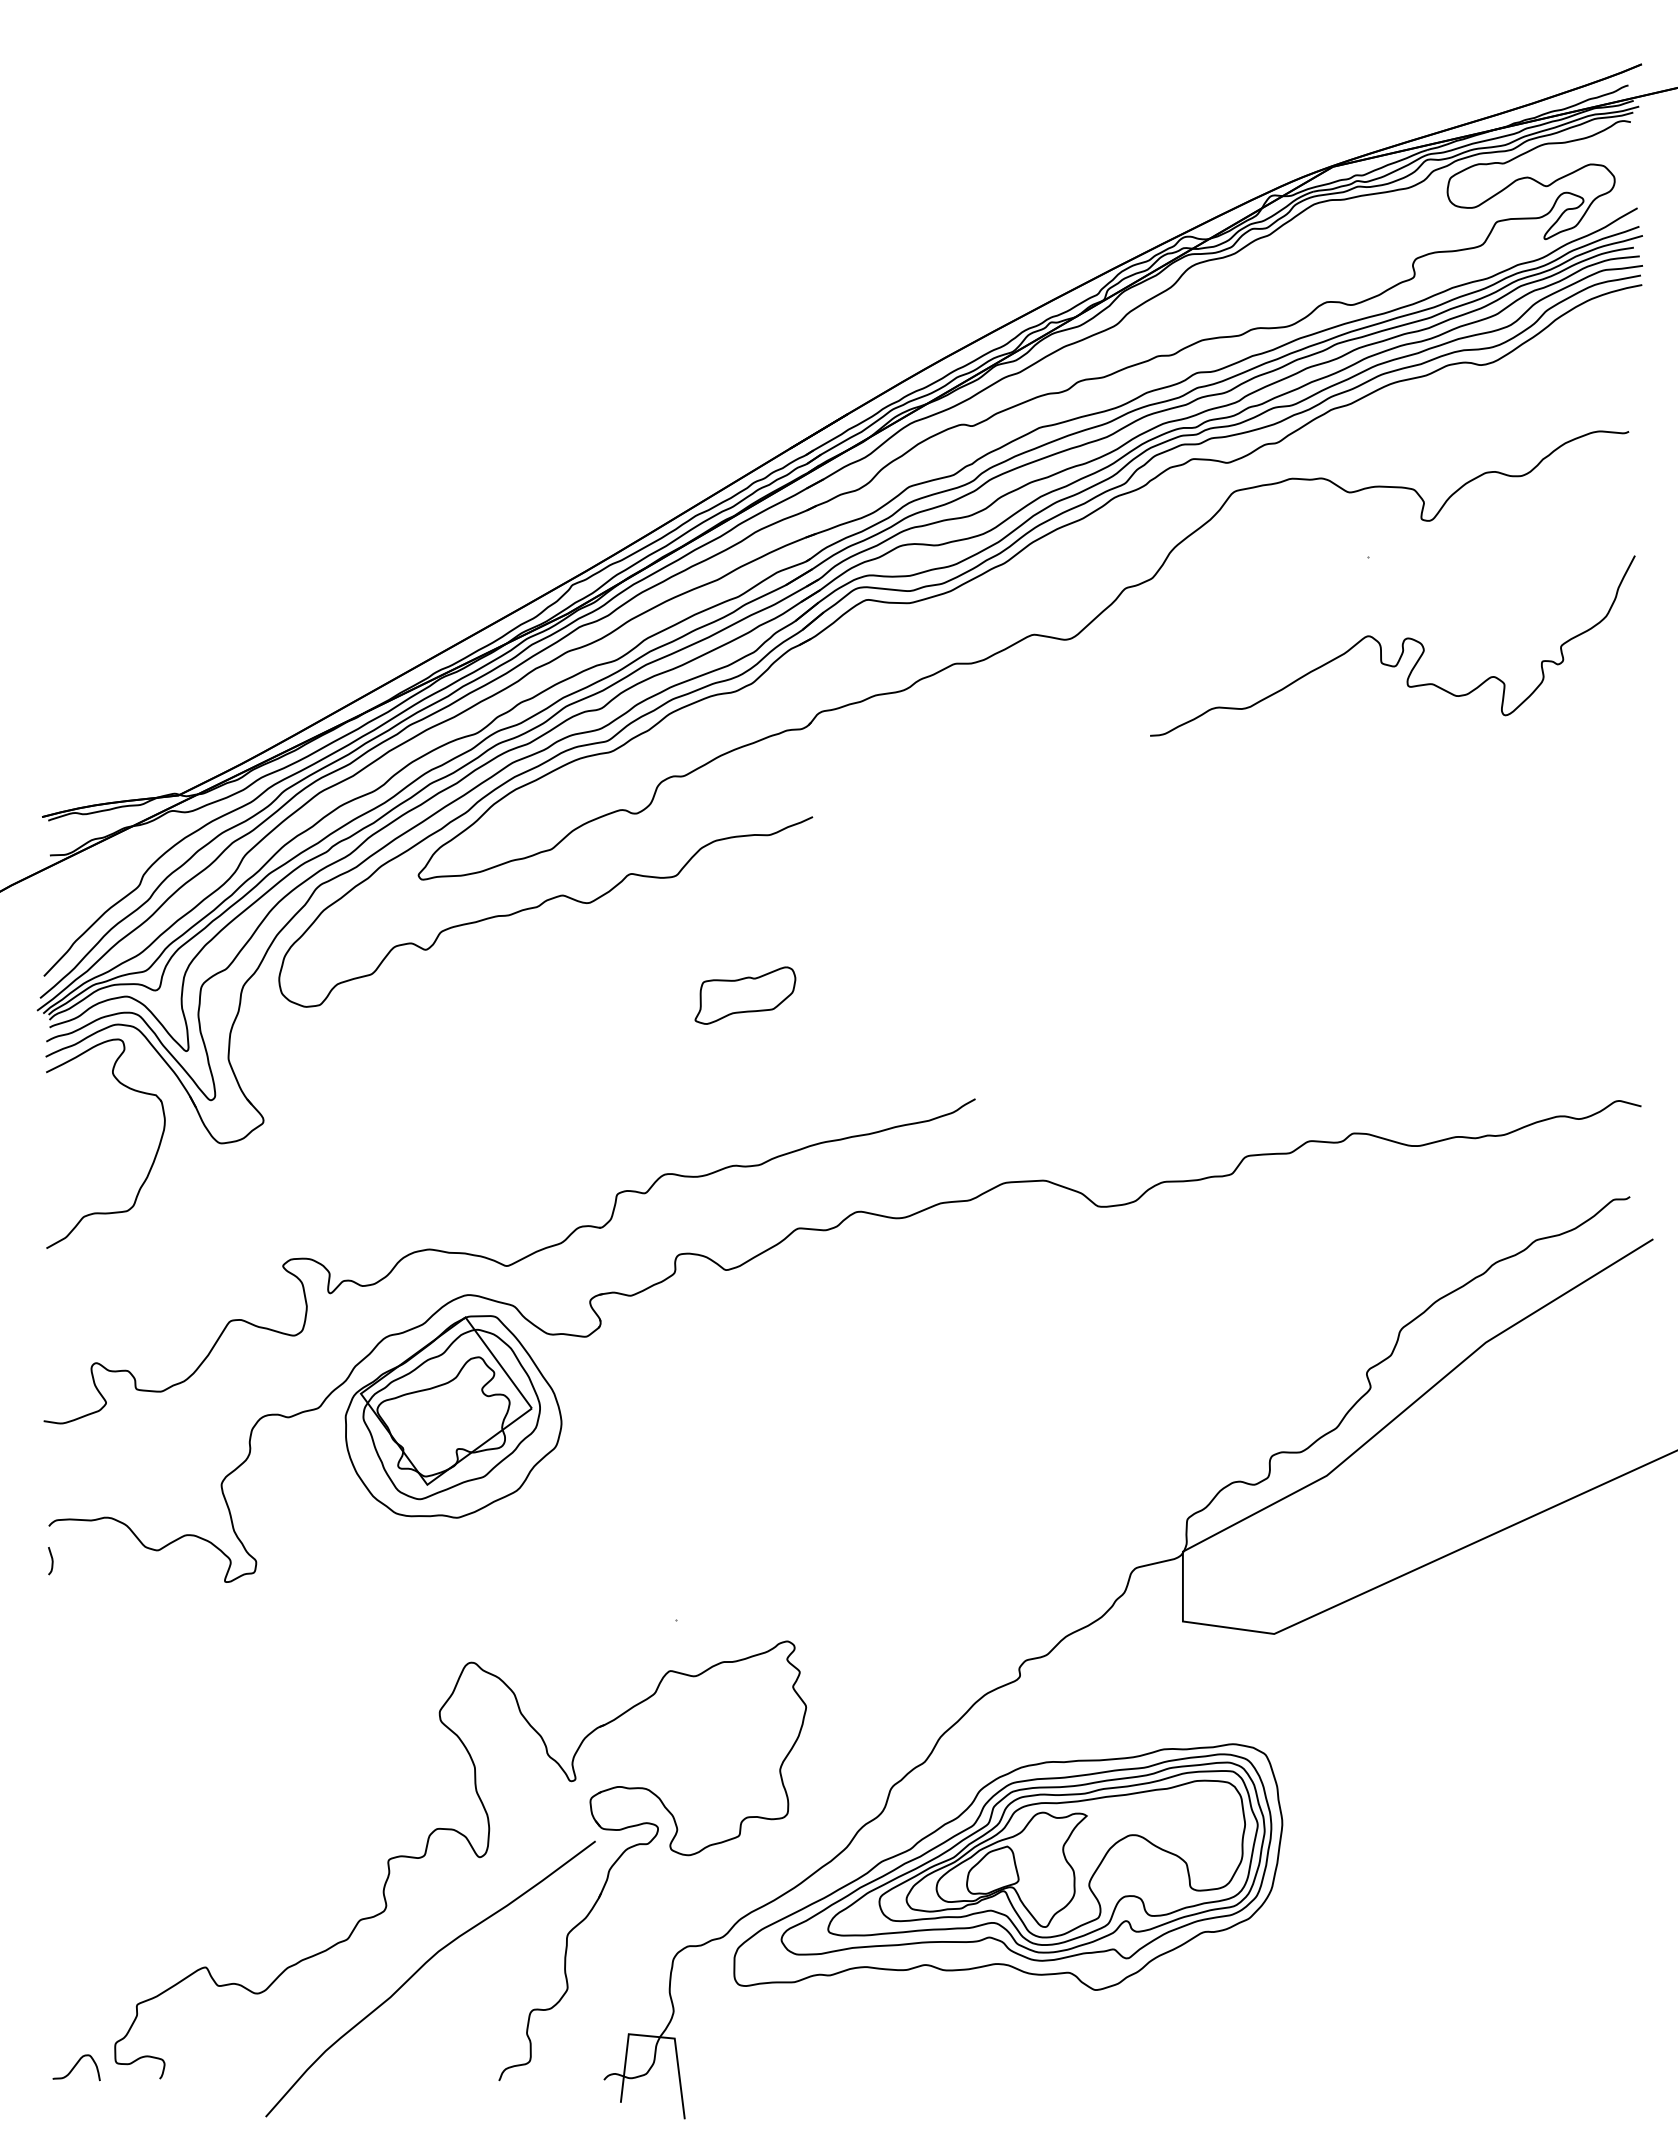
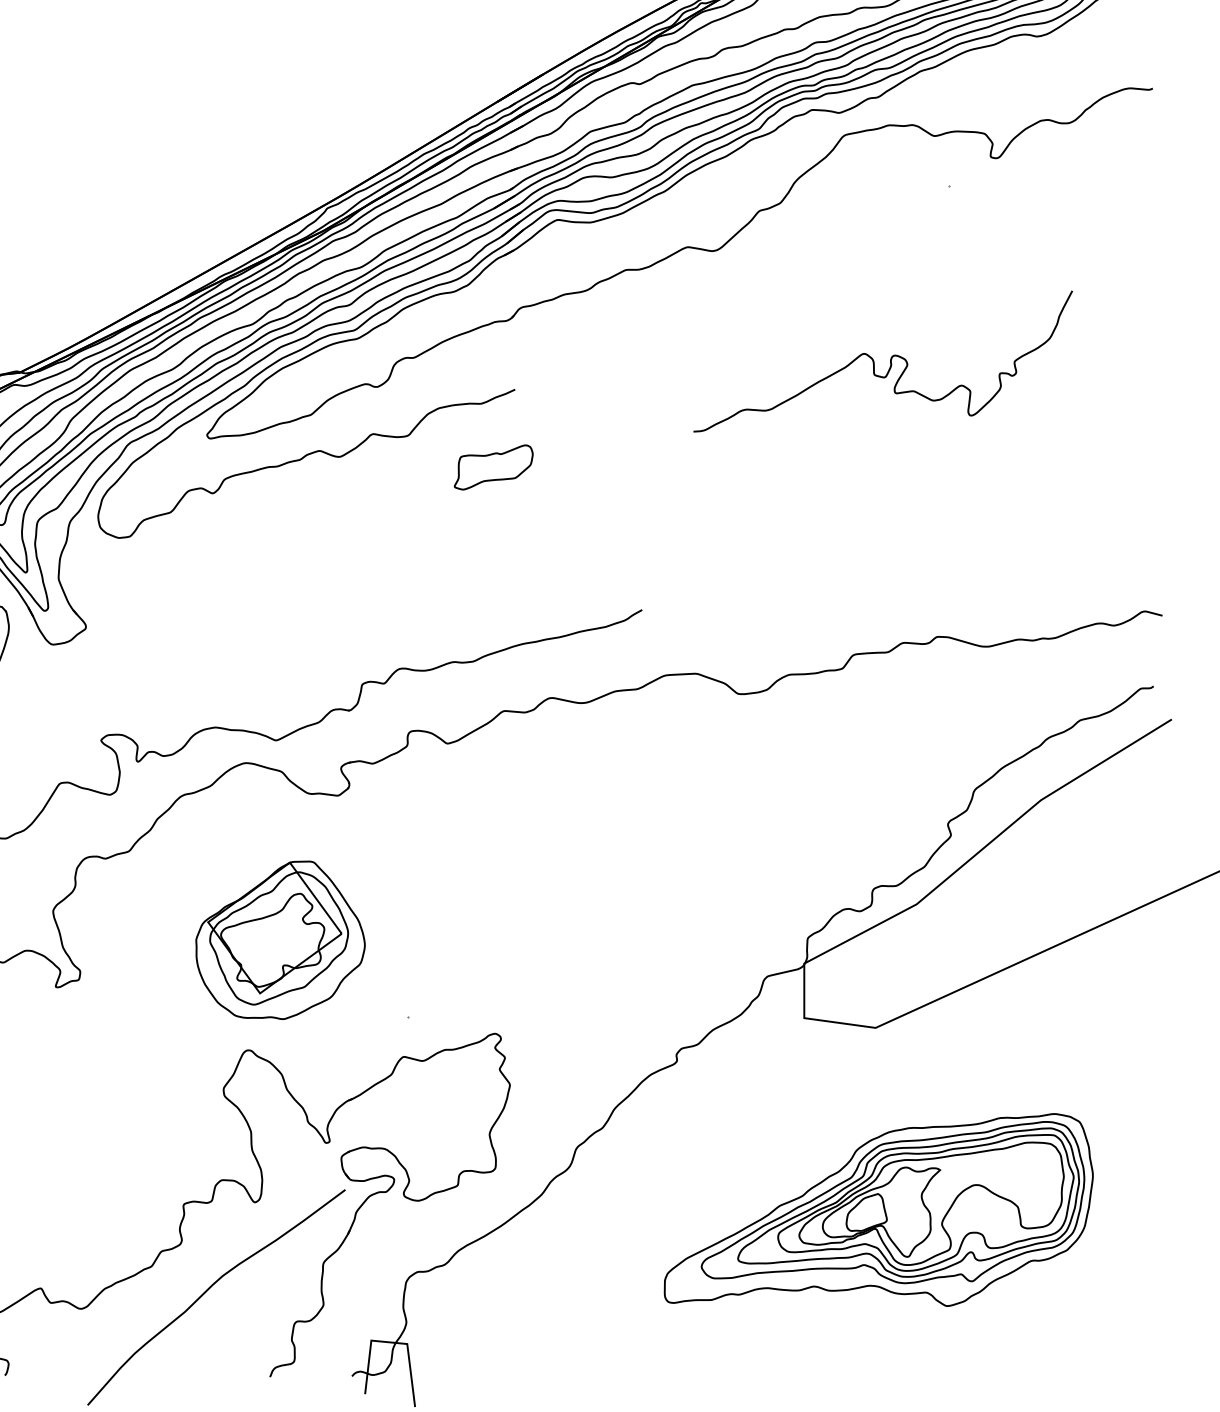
curve: (1401, 645) -> (889, 361), moved
part: (745, 995) -> (493, 467), moved
part: (453, 1416) -> (280, 940), moved
part: (1008, 1866) -> (878, 1209), moved

